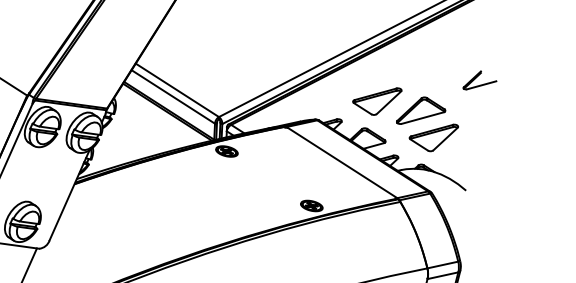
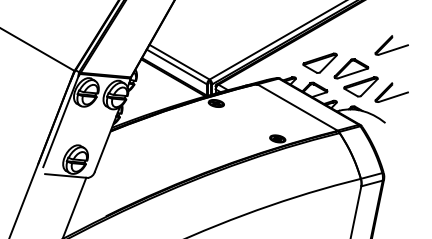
part: (479, 80) -> (391, 45), size x1.43
part: (476, 147) -> (391, 92), added

